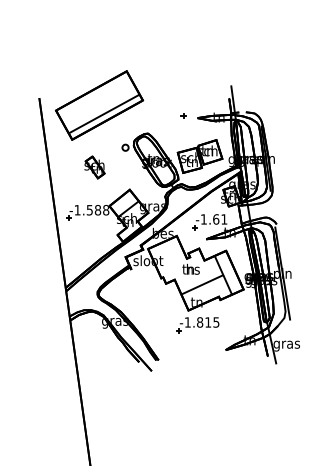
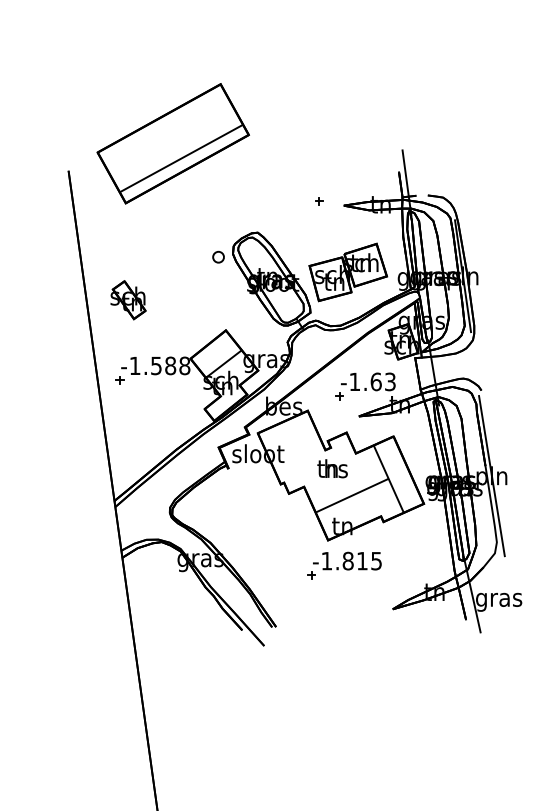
part: (99, 105) -> (173, 143), moved
part: (94, 167) -> (128, 300), moved
text: (224, 219) -> (390, 382), -1.61 -> -1.63

